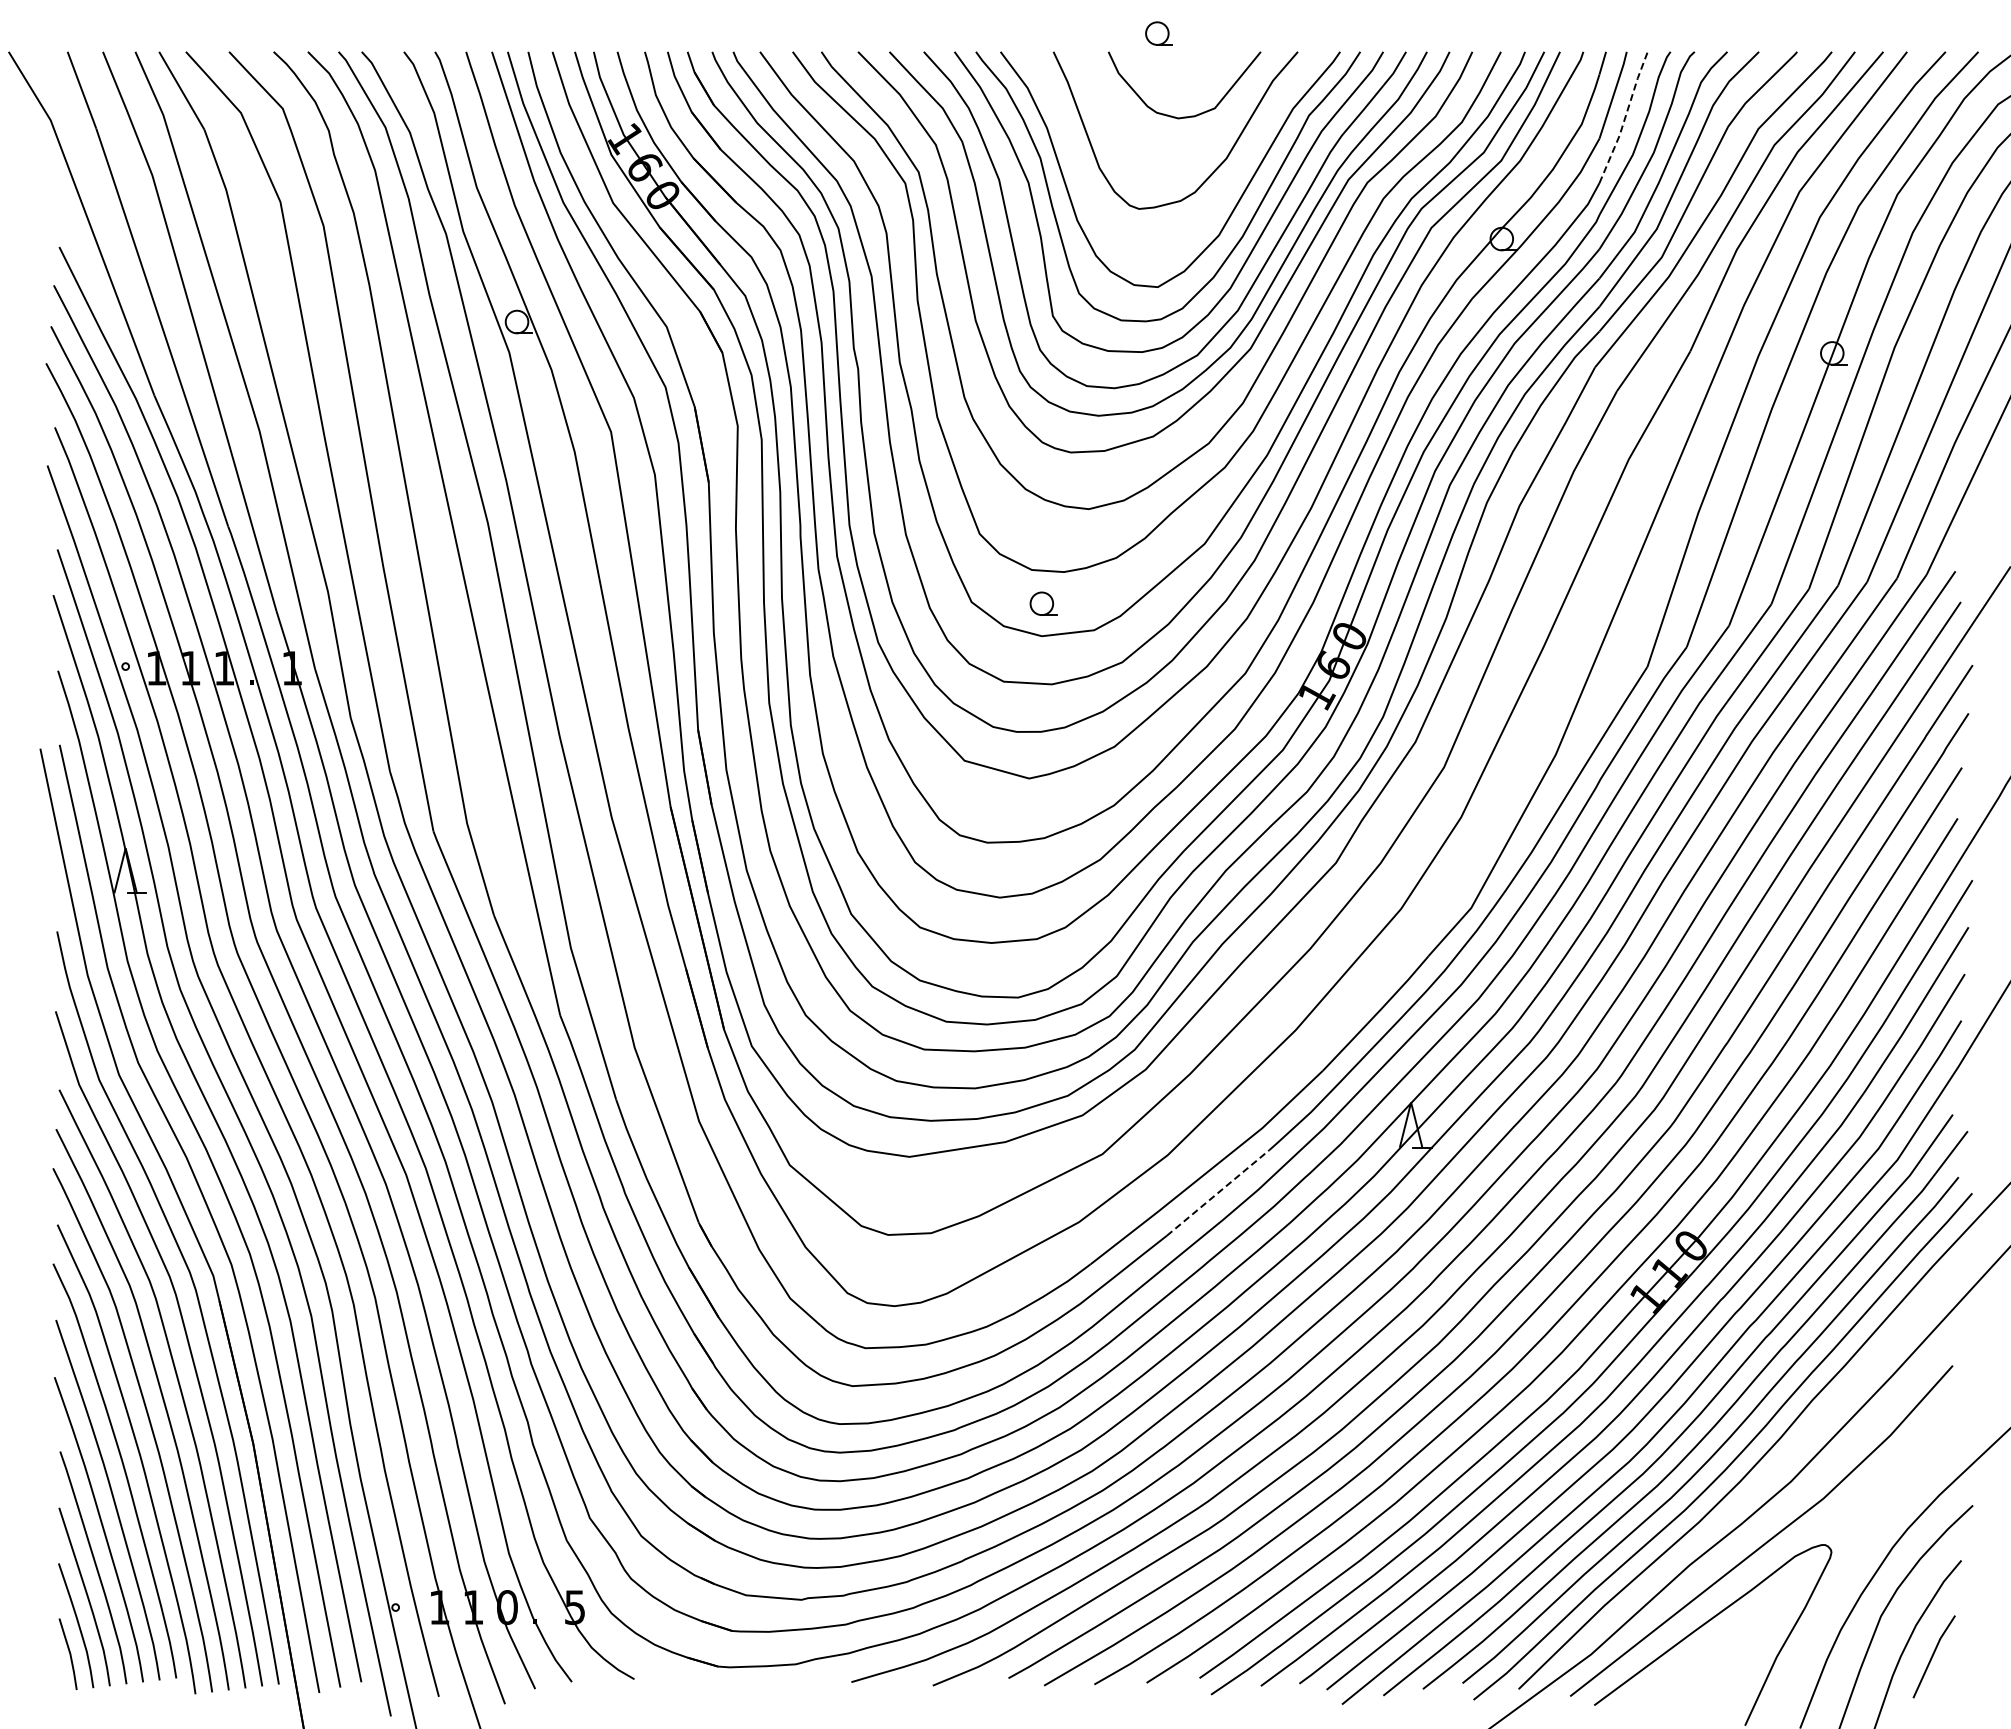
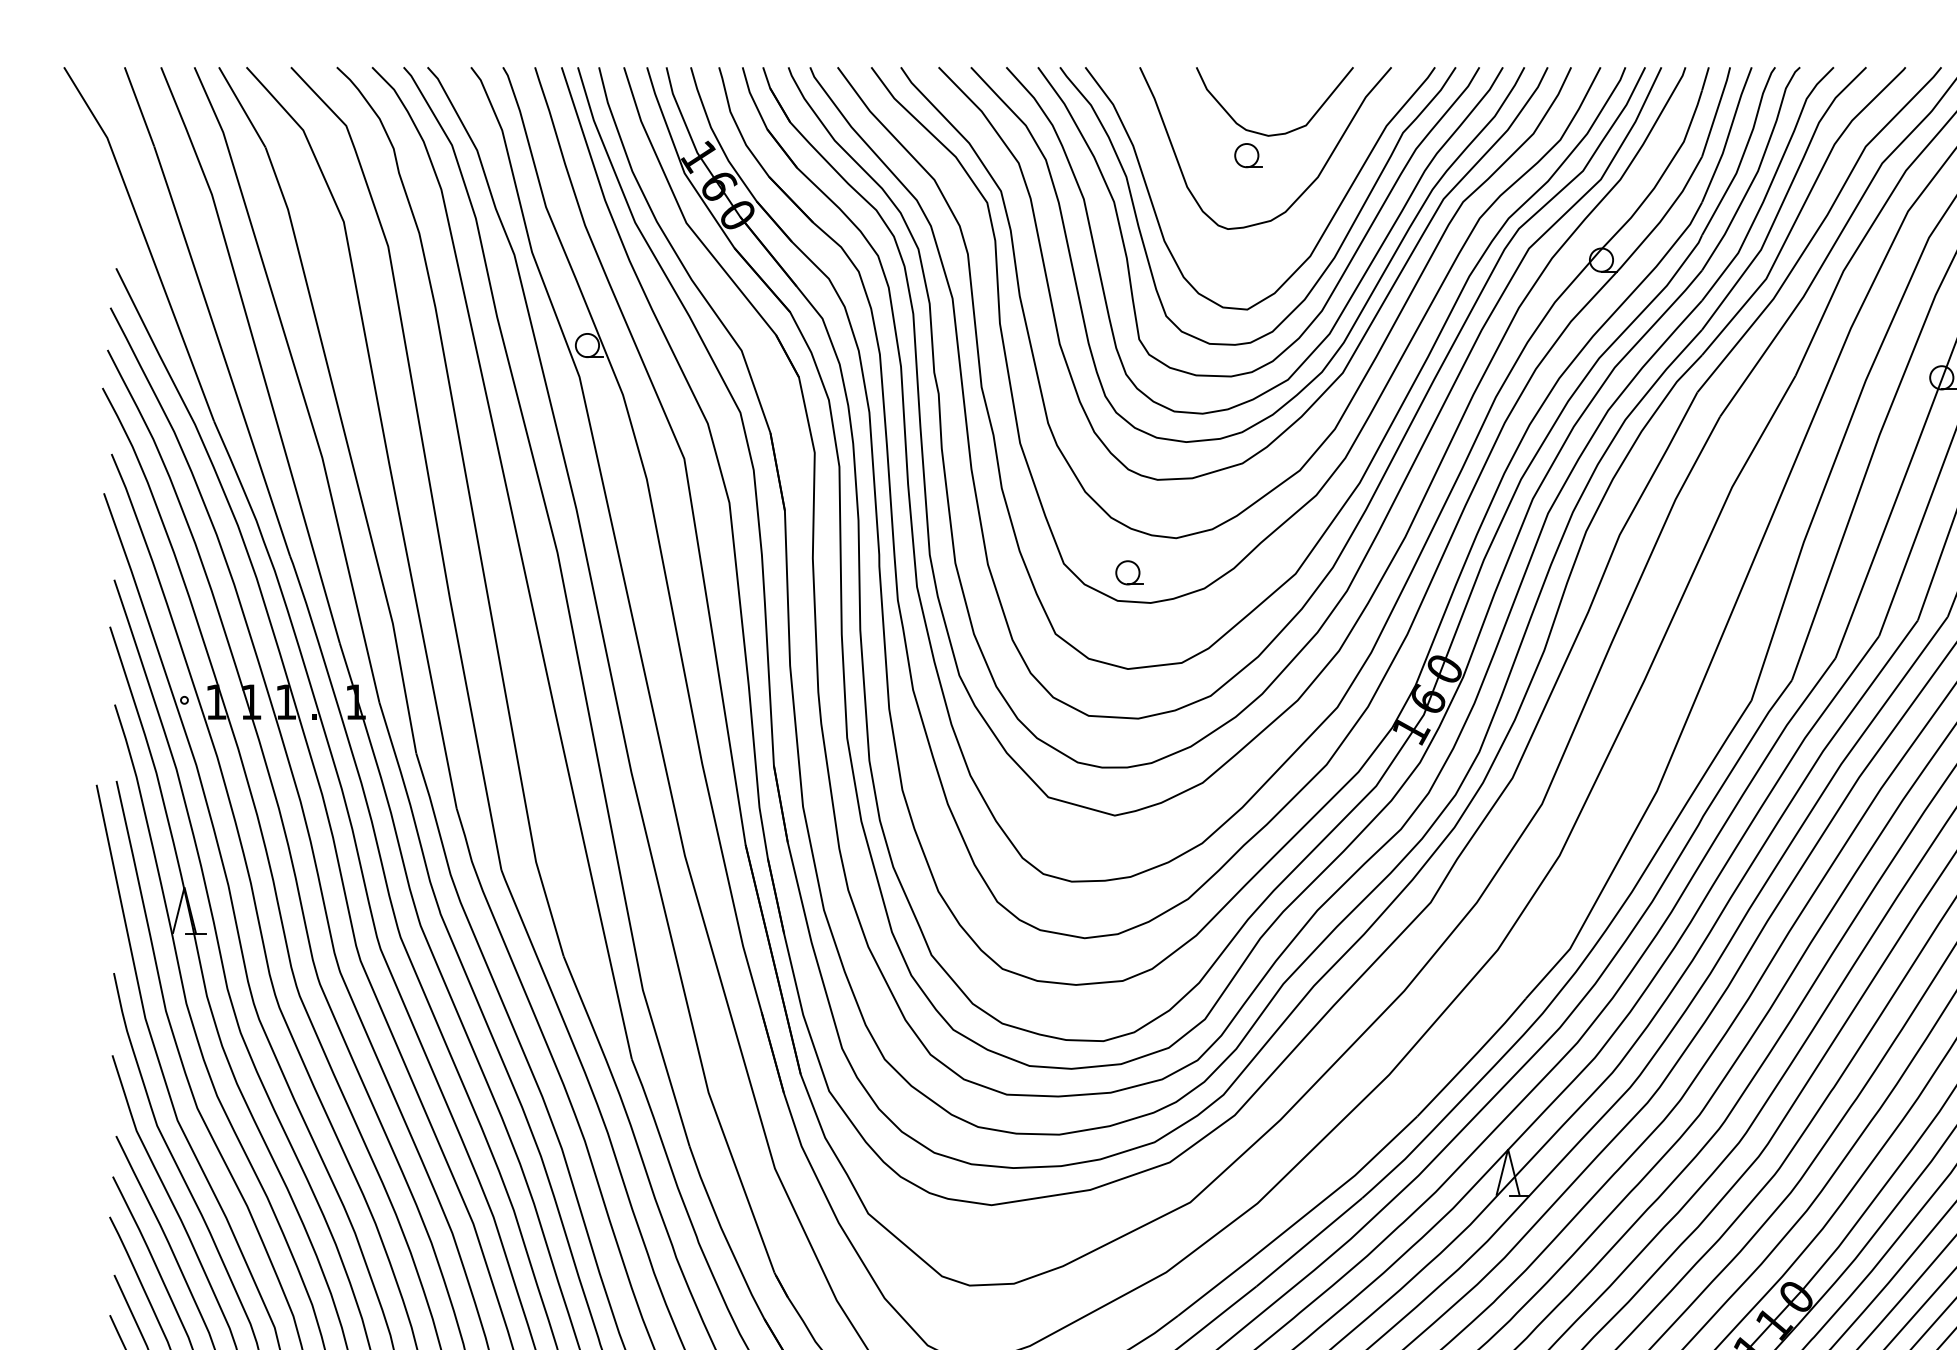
part: (1158, 33) -> (1247, 155), moved
line: (1625, 117) -> (1728, 134), dashed -> solid
part: (1043, 603) -> (1129, 572), moved
line: (1218, 1192) -> (1309, 1241), dashed -> solid

